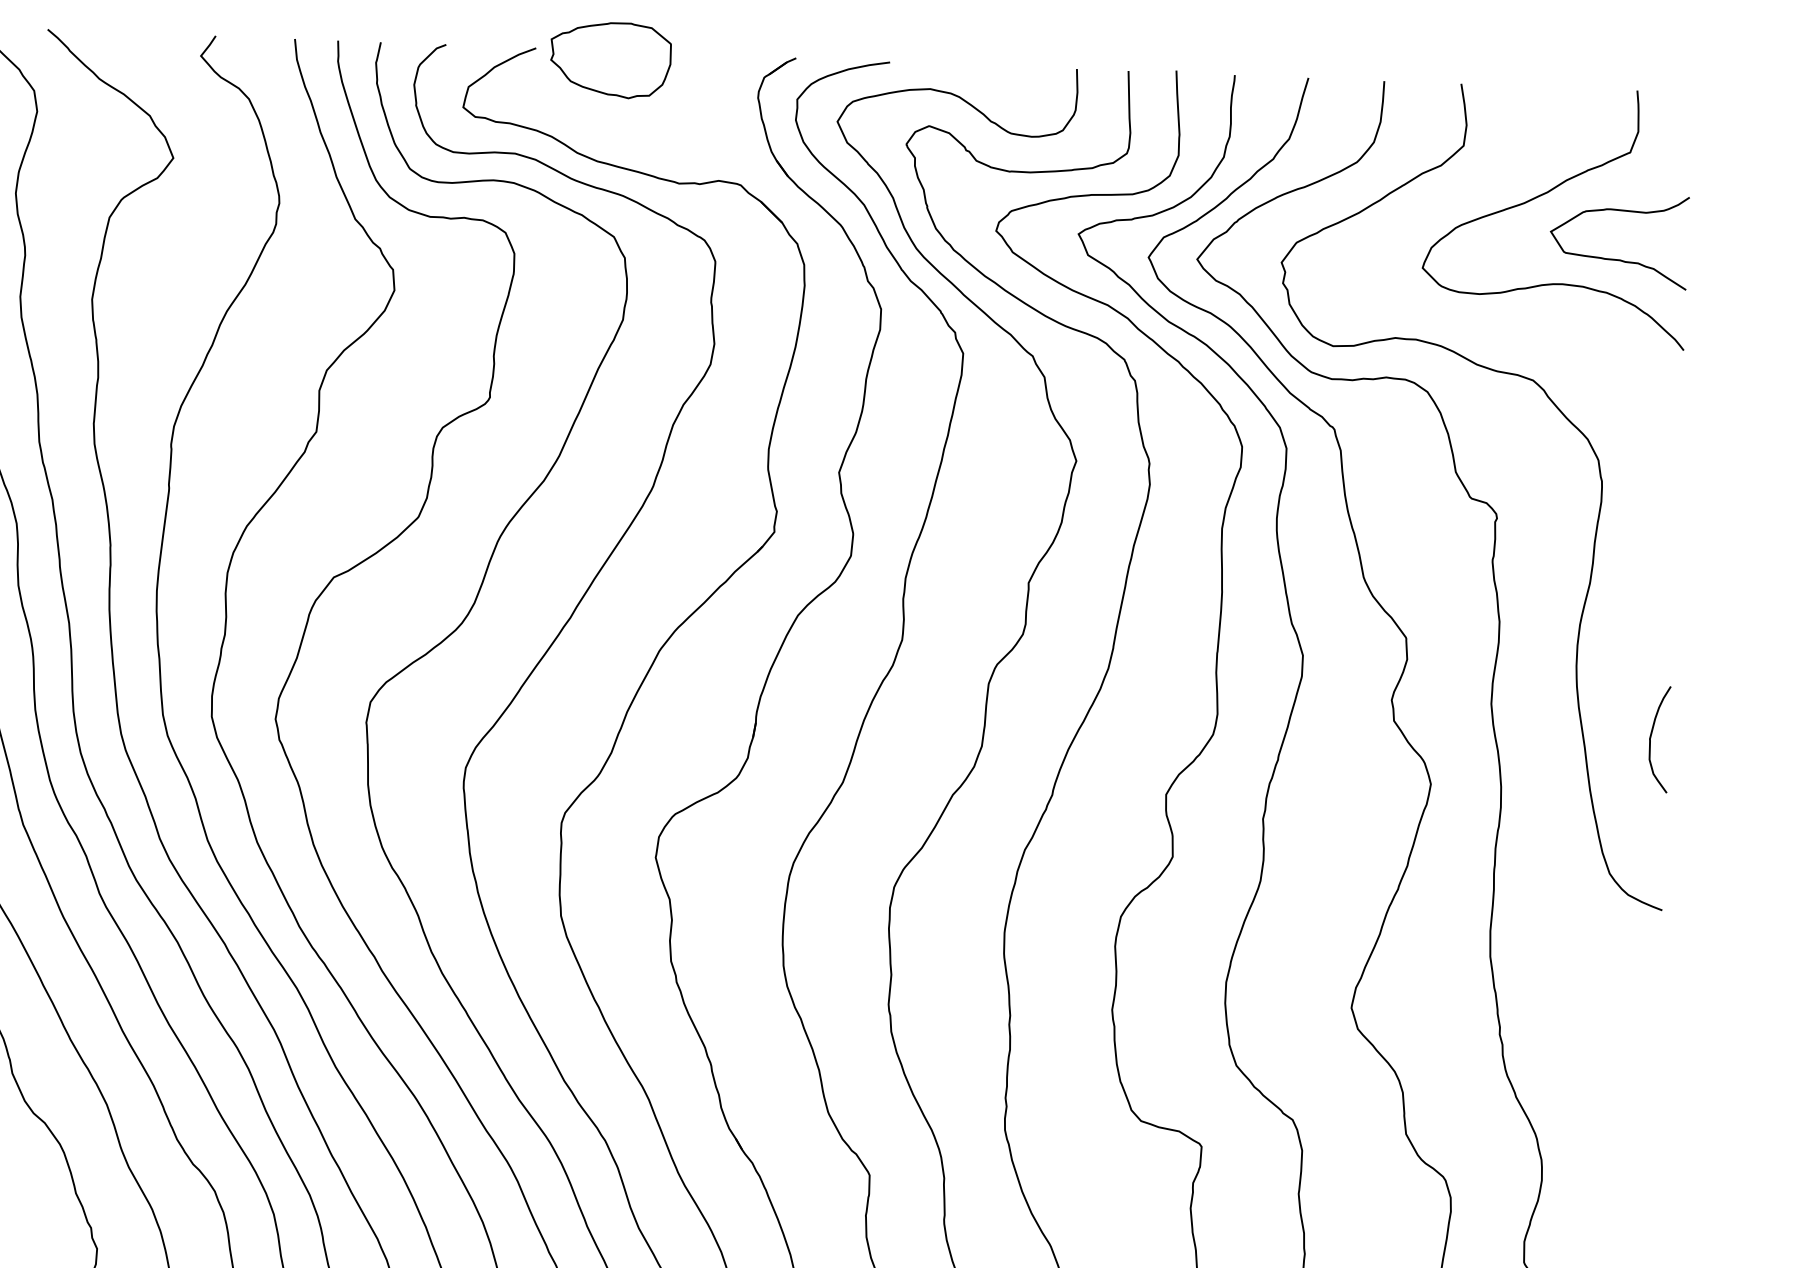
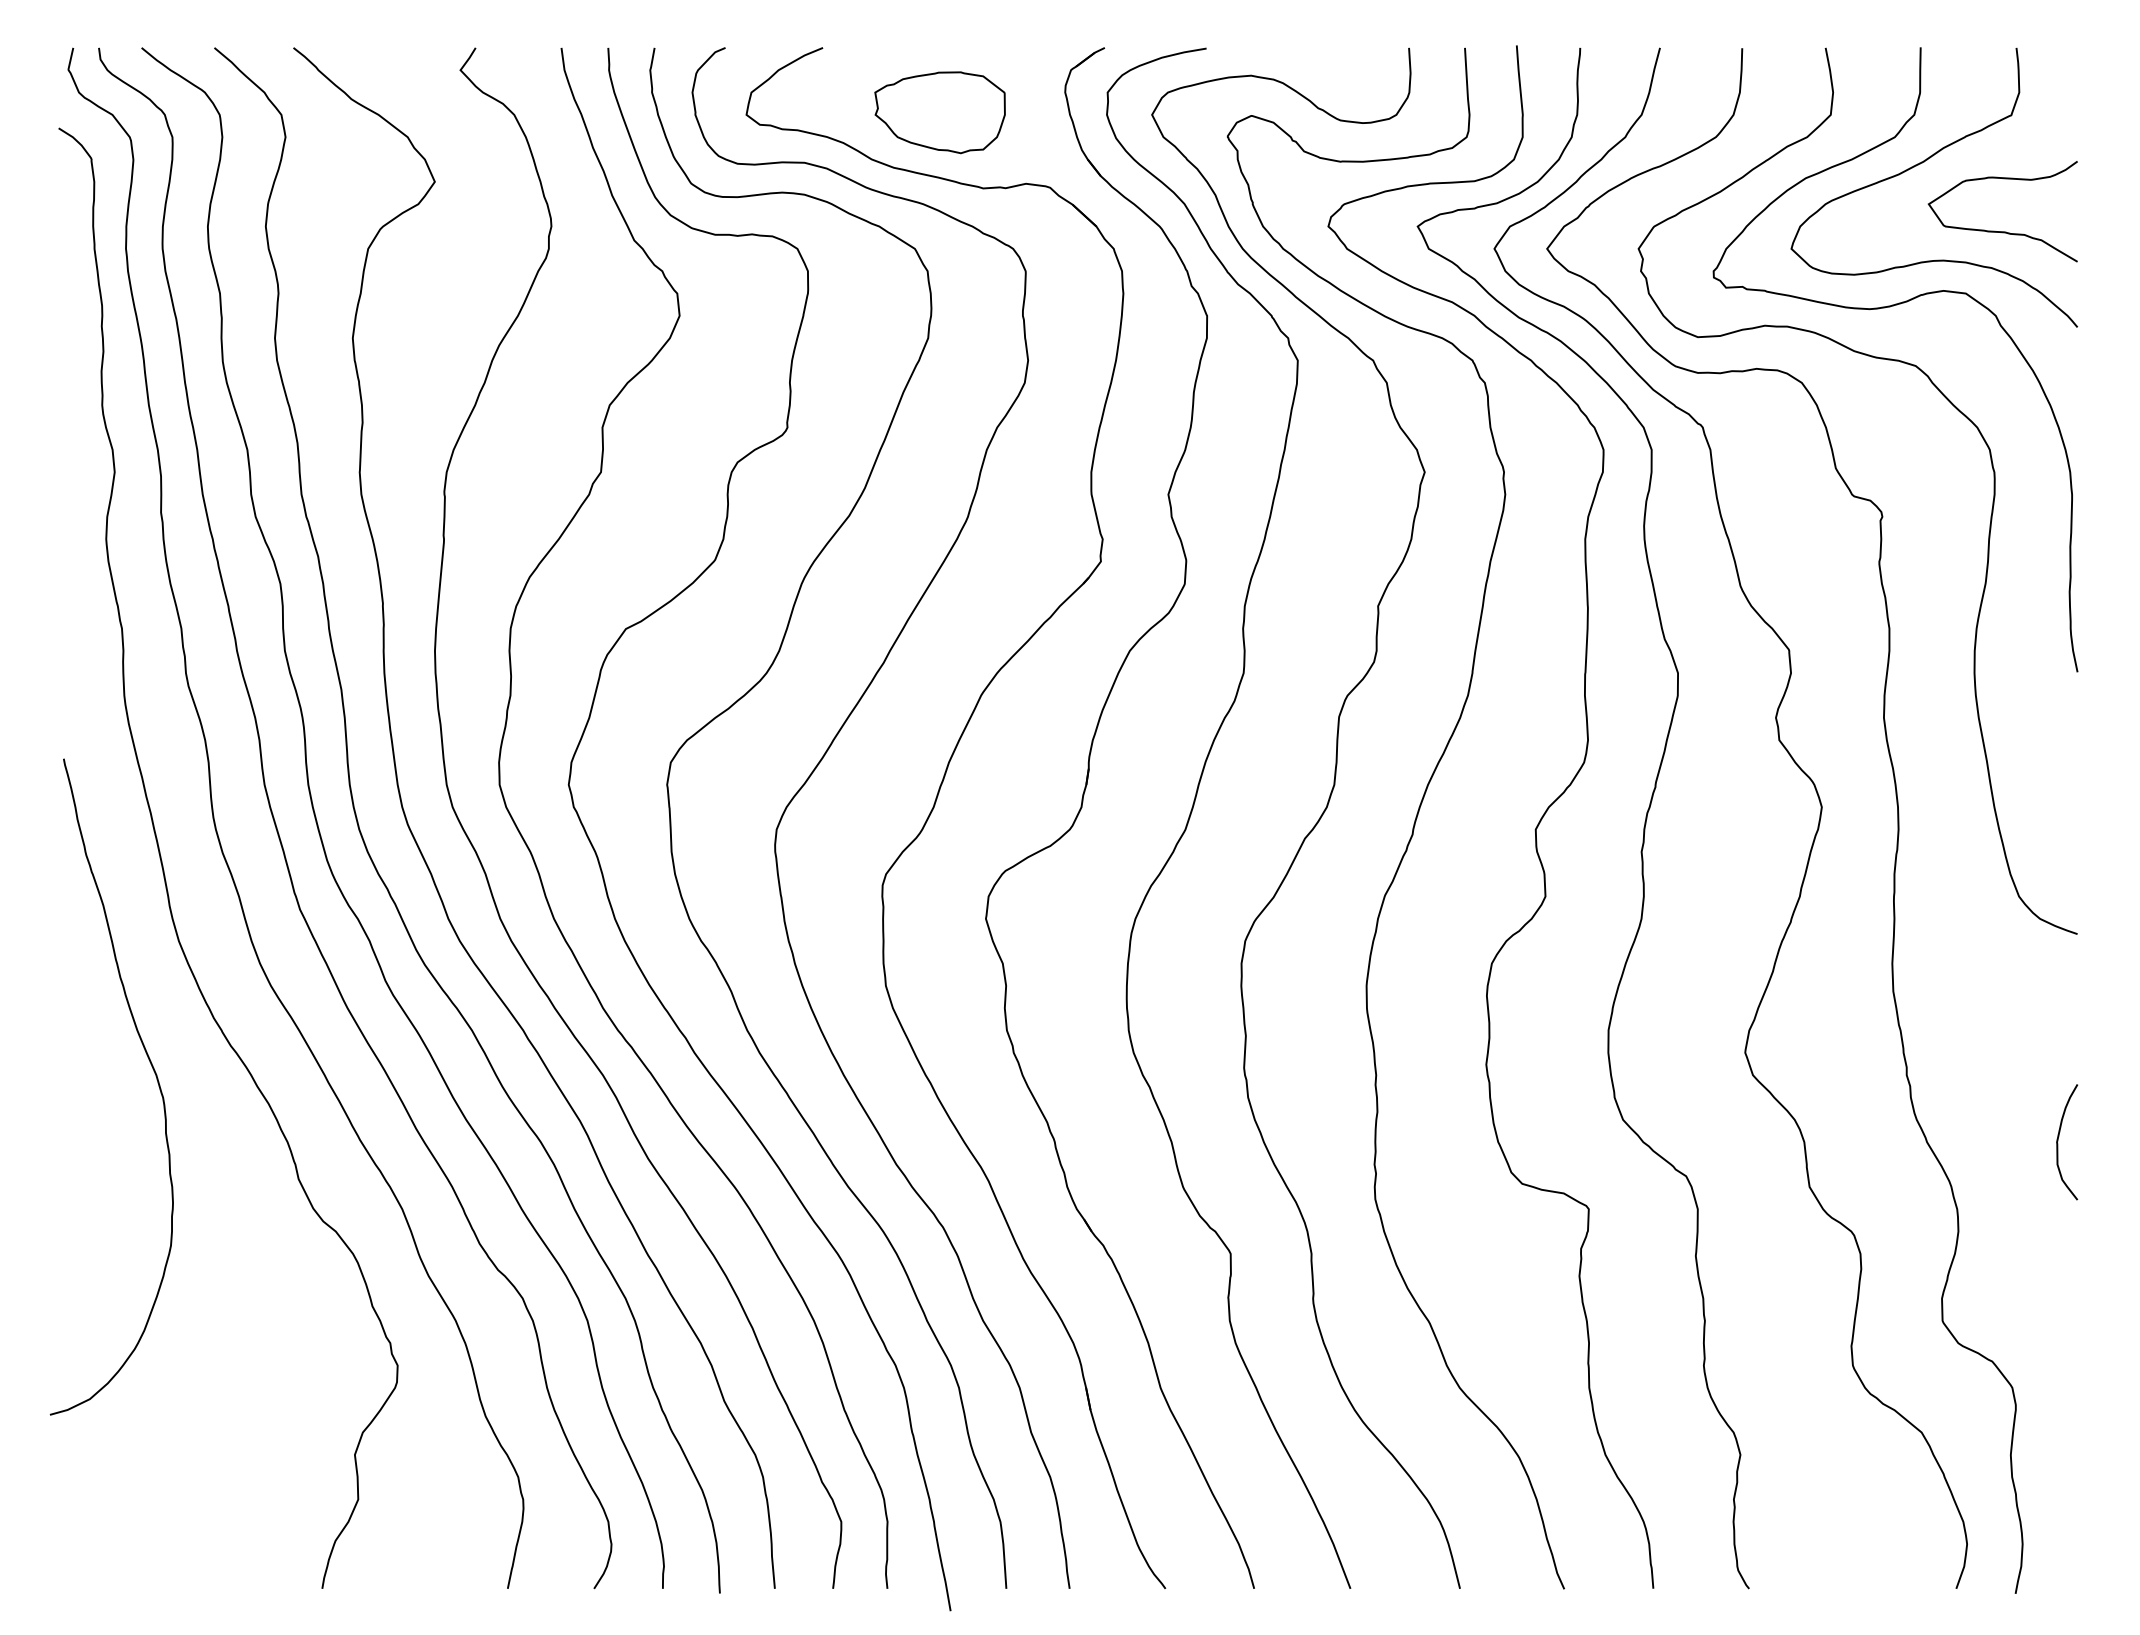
part: (610, 59) -> (939, 112), moved
curve: (1507, 326) -> (1885, 308), added
curve: (1651, 738) -> (2058, 1141), moved

